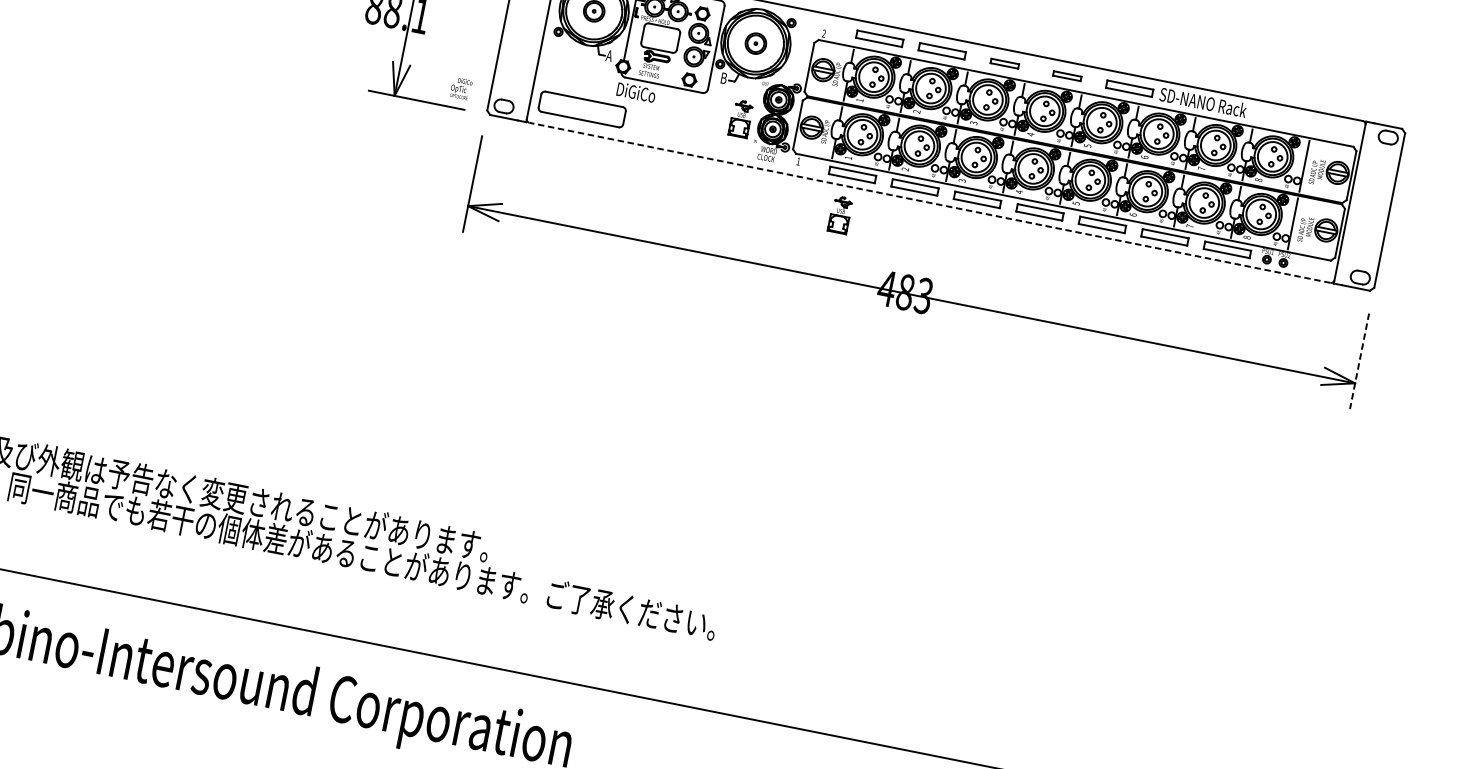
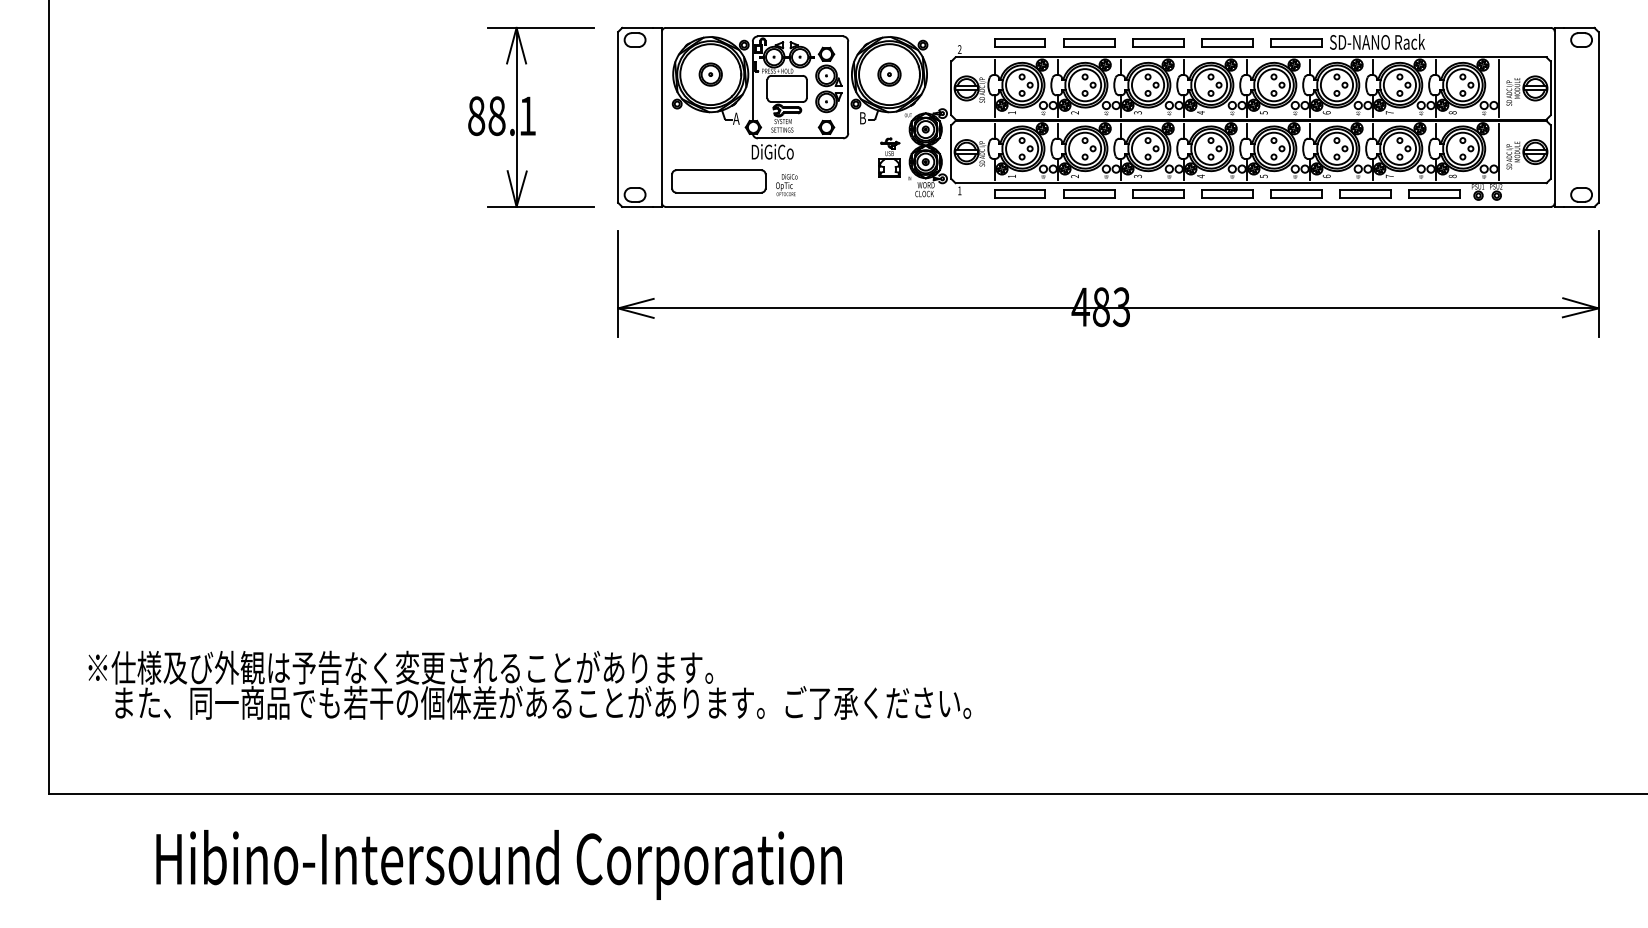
part: (1005, 63) -> (1158, 42), size x1.67
part: (1067, 75) -> (1227, 42), size x1.67
text: (460, 89) -> (786, 185), moved
line: (930, 202) -> (1108, 206), dashed -> solid
part: (840, 214) -> (1015, 238), removed
line: (1359, 361) -> (1598, 284), dashed -> solid

